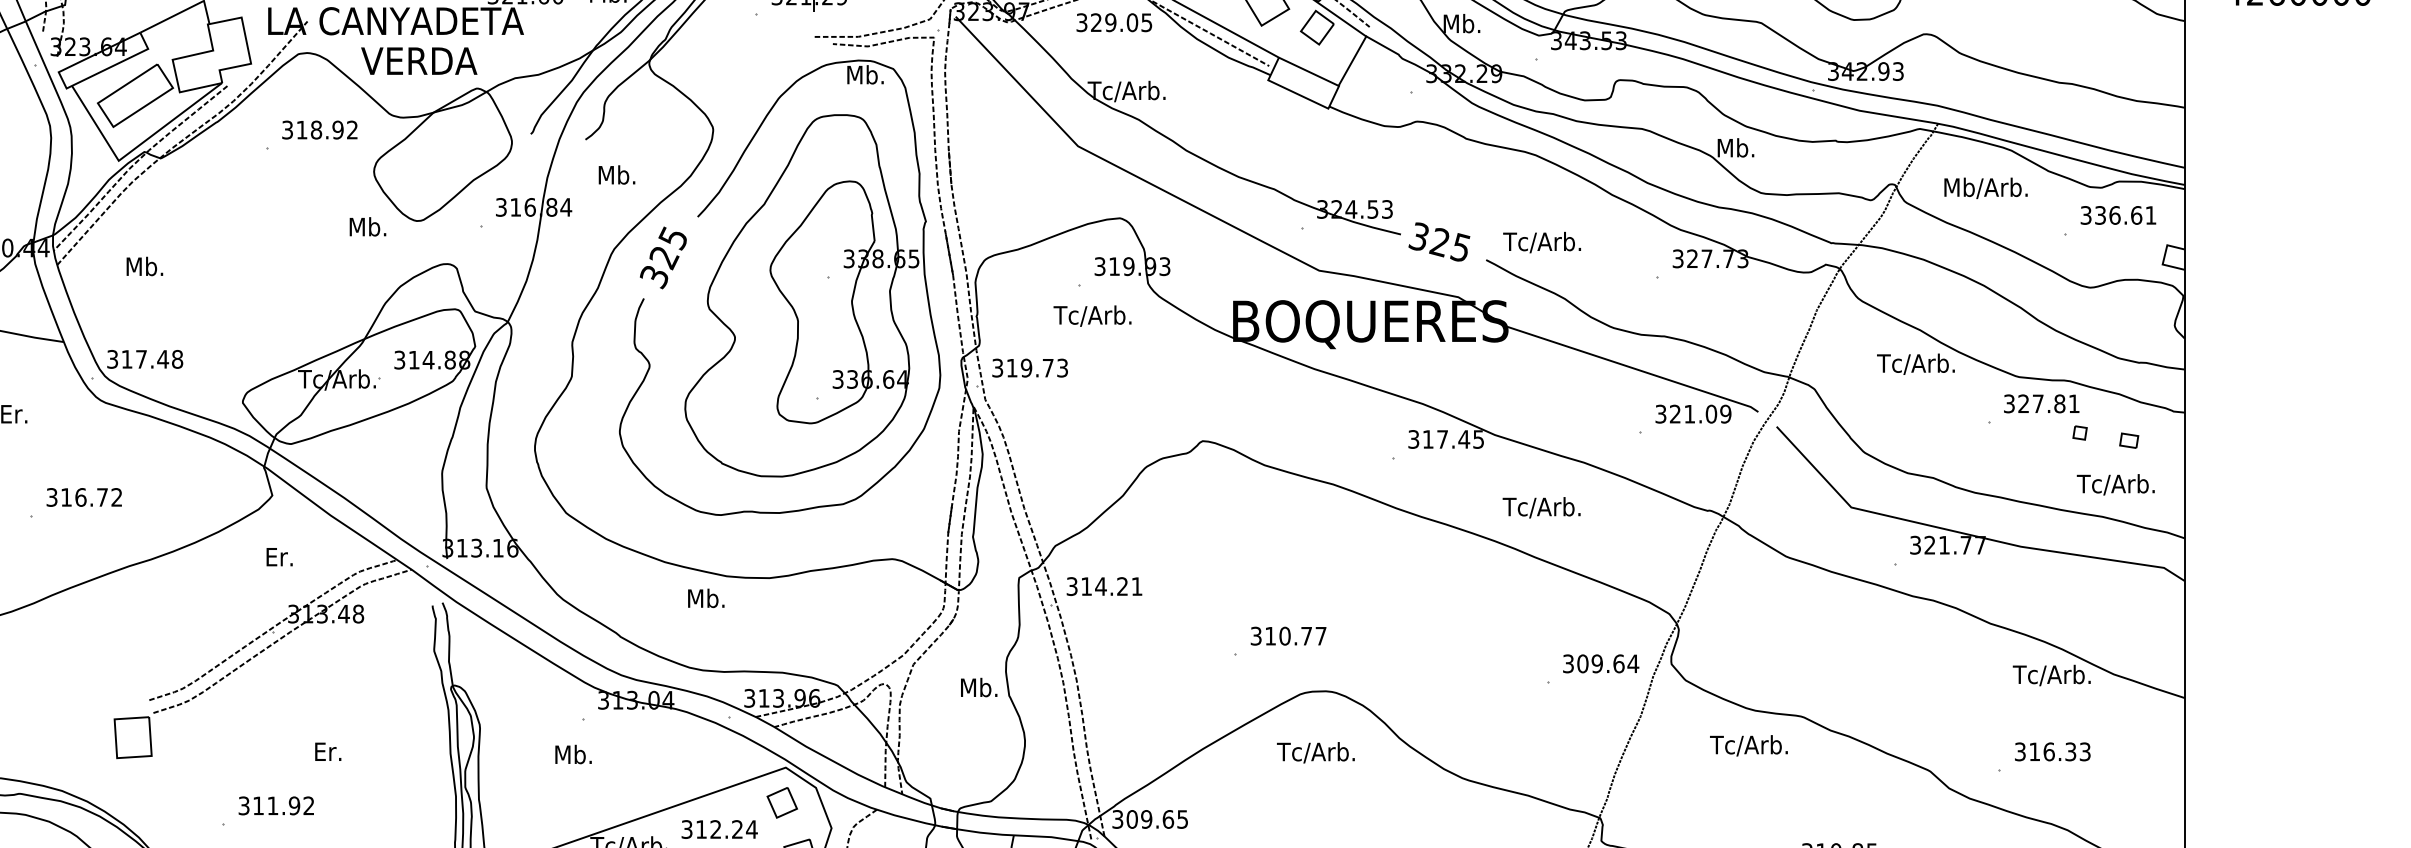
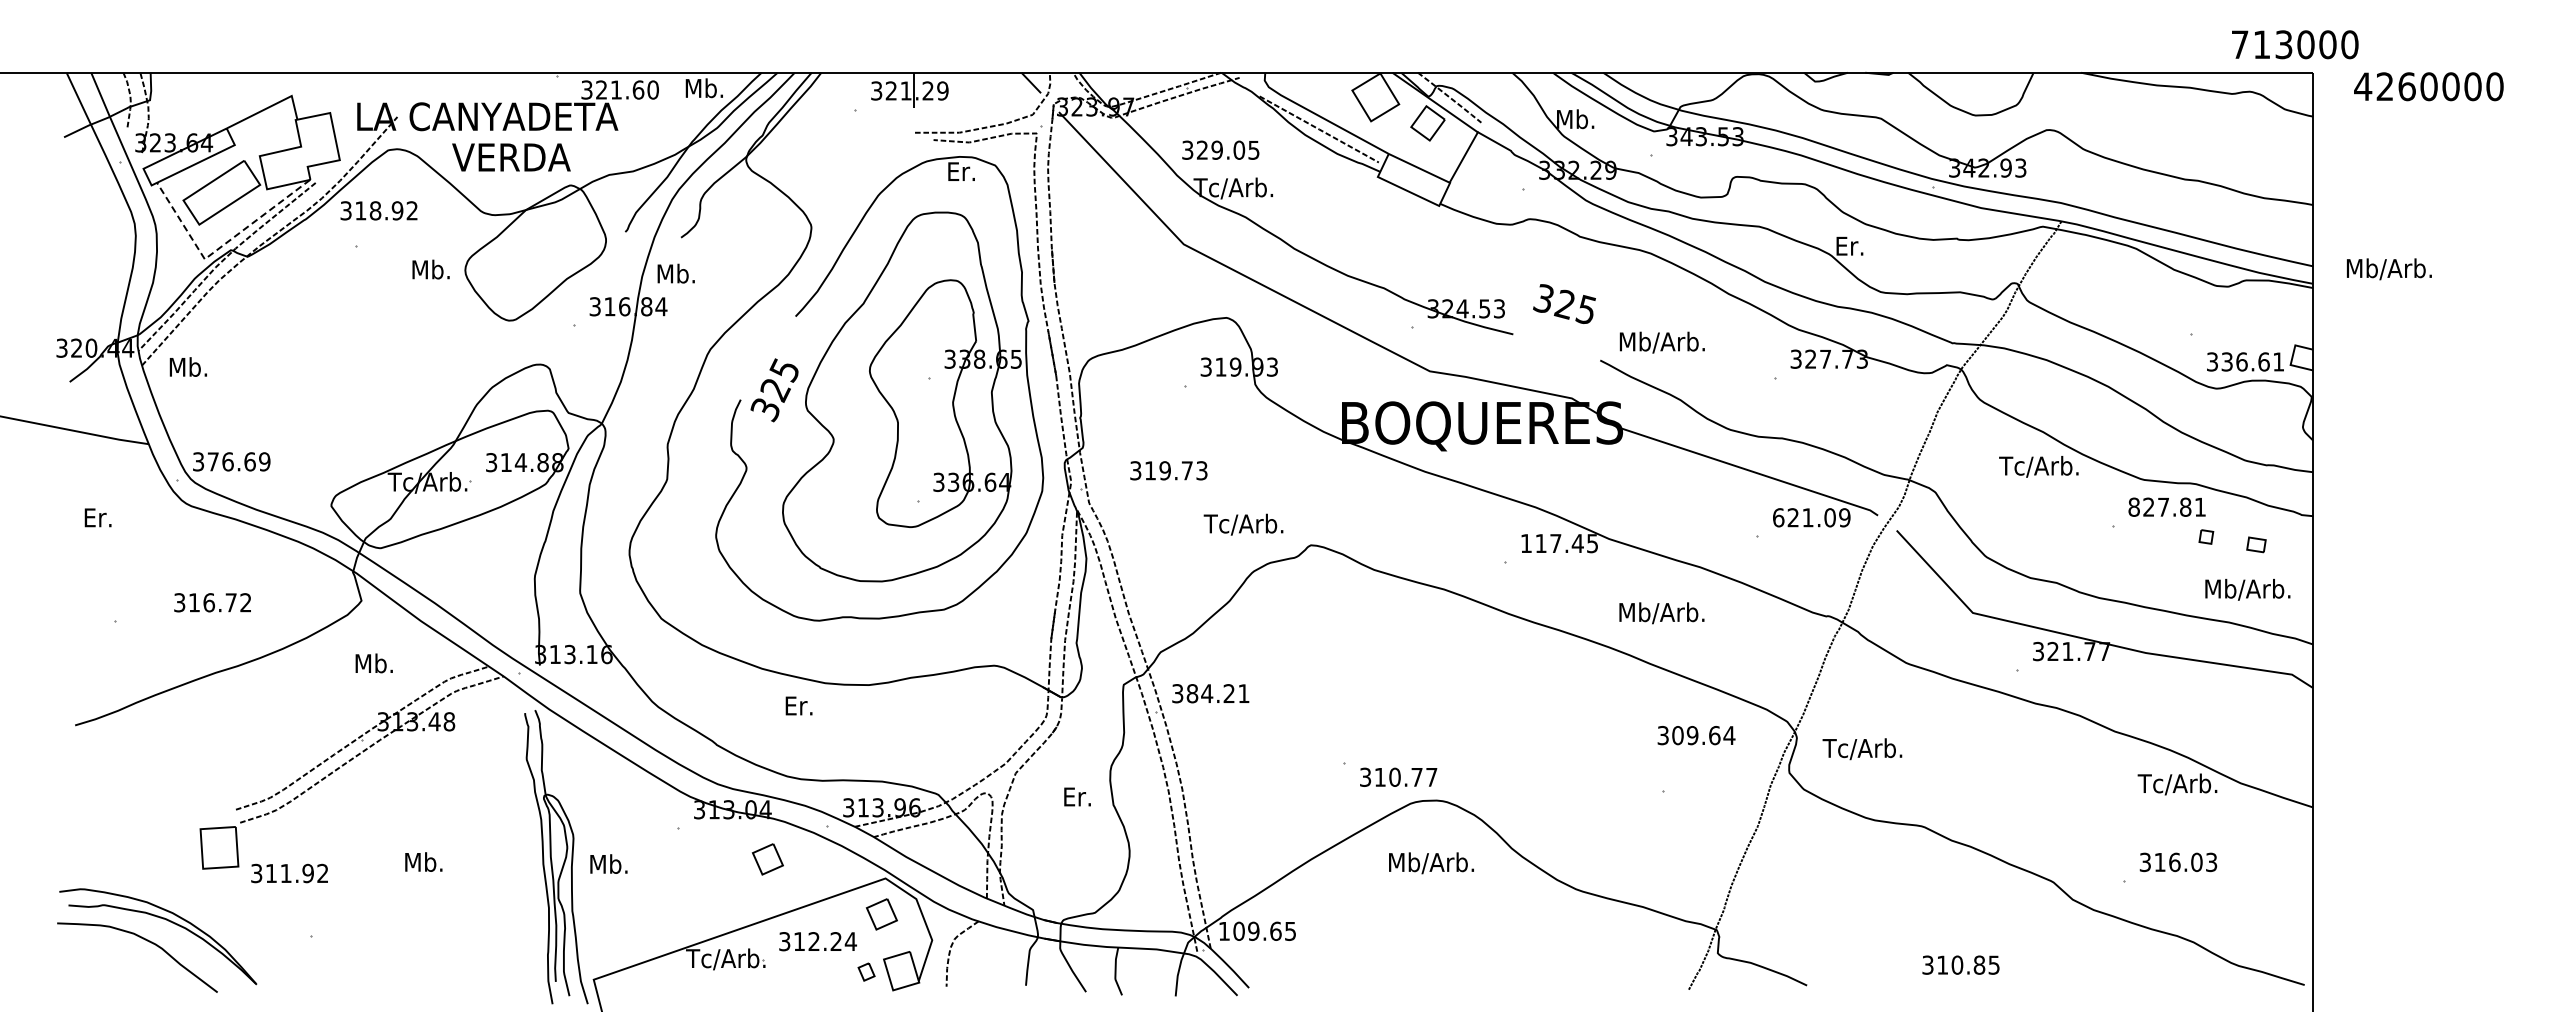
text: (1114, 21) -> (1220, 149), moved
text: (866, 74) -> (967, 171), Mb. -> Er.
text: (319, 129) -> (378, 210), moved
text: (1736, 147) -> (1855, 245), Mb. -> Er.
line: (134, 149) -> (220, 247), solid -> dashed
text: (616, 174) -> (675, 273), moved
text: (1986, 188) -> (2389, 269), moved
text: (2118, 214) -> (2245, 361), moved
text: (367, 226) -> (430, 269), moved
text: (1439, 241) -> (1564, 303), moved
text: (1545, 242) -> (1660, 342), Tc/Arb. -> Mb/Arb.
text: (663, 258) -> (774, 390), moved
text: (143, 265) -> (187, 366), moved
text: (1092, 315) -> (1243, 524), moved
text: (151, 359) -> (238, 461), 317.48 -> 376.69
text: (1029, 367) -> (1168, 470), moved
text: (2008, 403) -> (2133, 506), 327.81 -> 827.81
text: (1660, 413) -> (1778, 517), 321.09 -> 621.09
text: (1412, 439) -> (1525, 543), 317.45 -> 117.45
text: (2119, 484) -> (2246, 589), Tc/Arb. -> Mb/Arb.
text: (84, 497) -> (212, 602), moved
text: (1545, 507) -> (1660, 613), Tc/Arb. -> Mb/Arb.
text: (285, 556) -> (374, 663), Er. -> Mb.
text: (1086, 586) -> (1192, 693), 314.21 -> 384.21
text: (707, 598) -> (805, 705), Mb. -> Er.
text: (1288, 635) -> (1398, 776), moved
text: (1601, 663) -> (1696, 735), moved
text: (979, 687) -> (1083, 796), Mb. -> Er.
text: (1749, 746) -> (1862, 749), moved
part: (670, 749) -> (767, 859), added
text: (334, 751) -> (424, 861), Er. -> Mb.
text: (2070, 751) -> (2196, 862), 316.33 -> 316.03
text: (1318, 752) -> (1429, 863), Tc/Arb. -> Mb/Arb.
text: (573, 753) -> (608, 863), moved
text: (276, 805) -> (289, 873), moved
text: (1116, 818) -> (1223, 930), 309.65 -> 109.65

